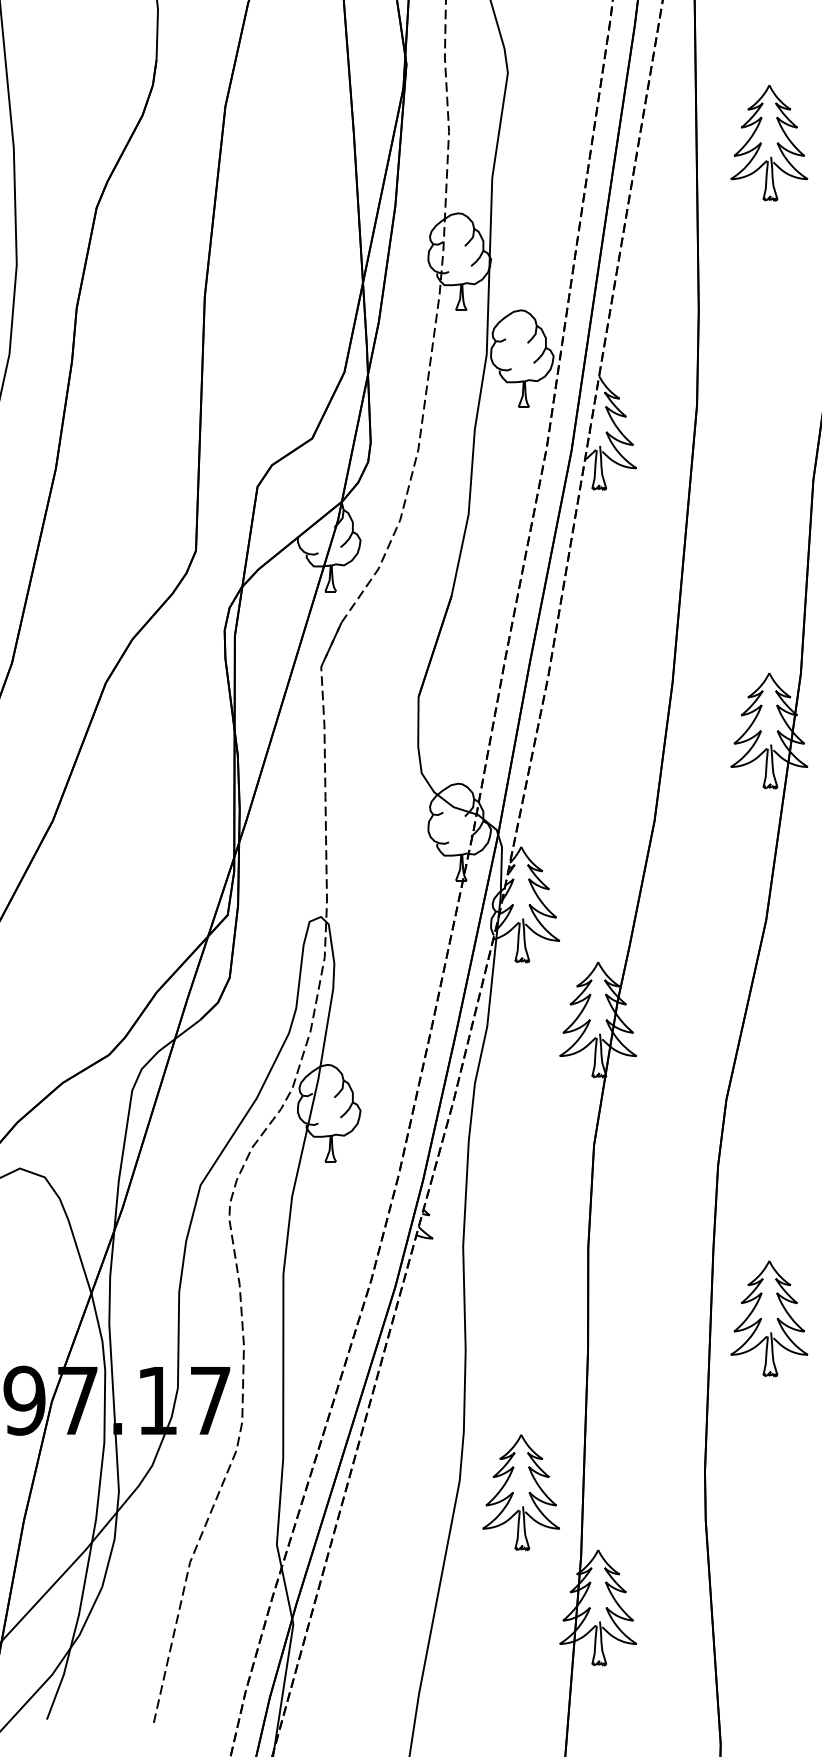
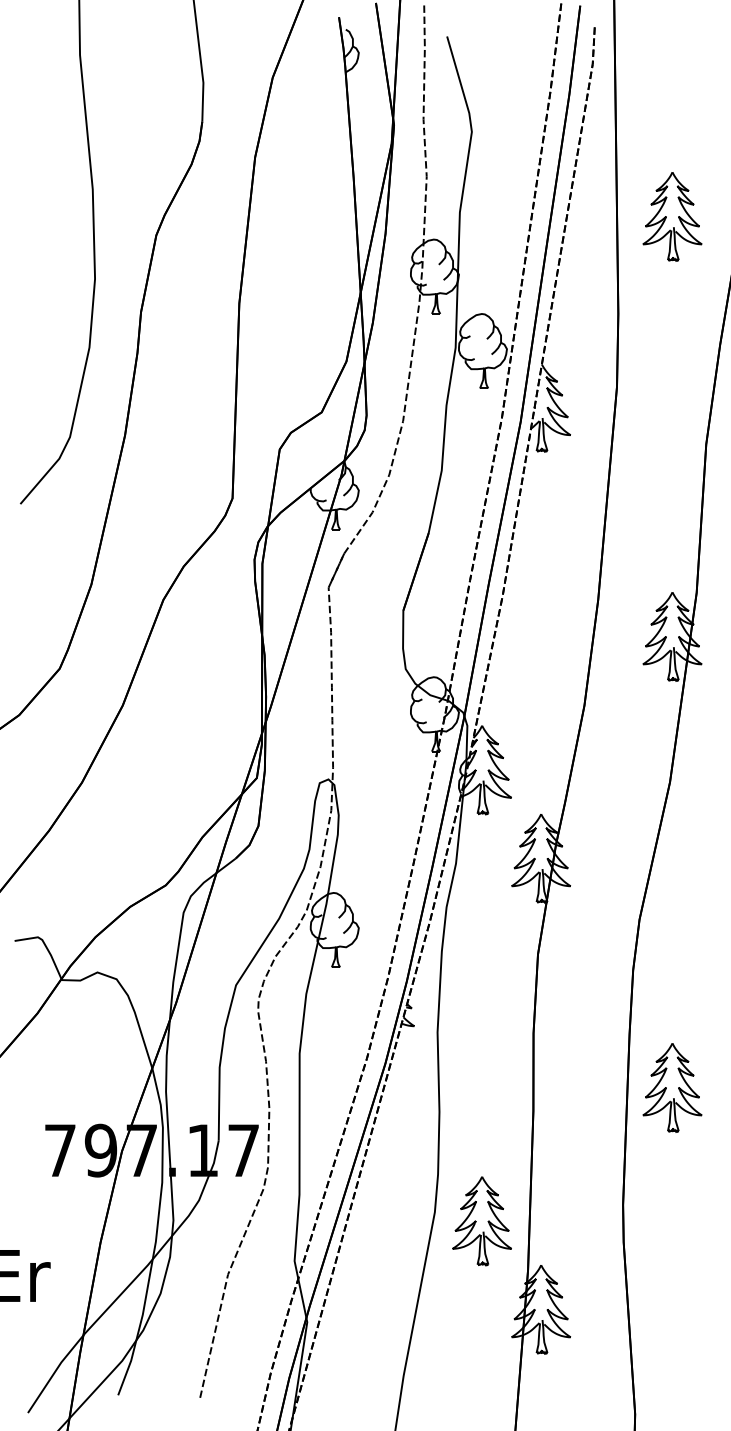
part: (769, 142) -> (672, 216), moved

